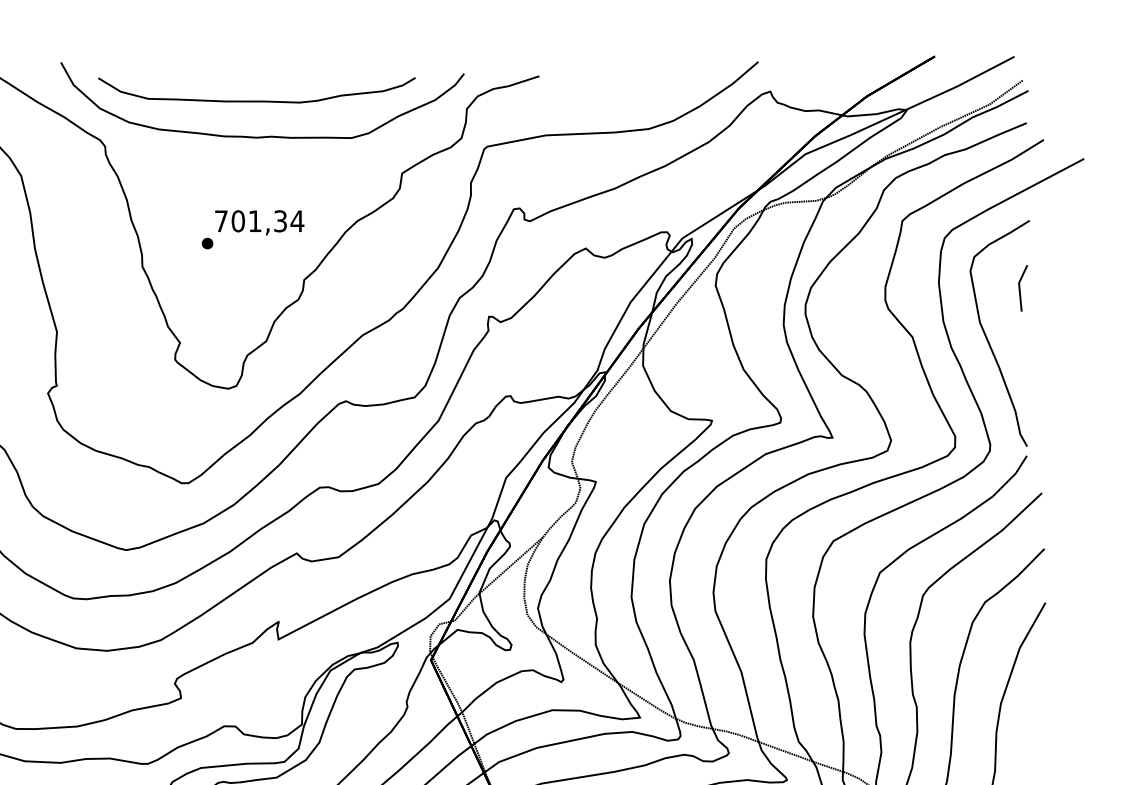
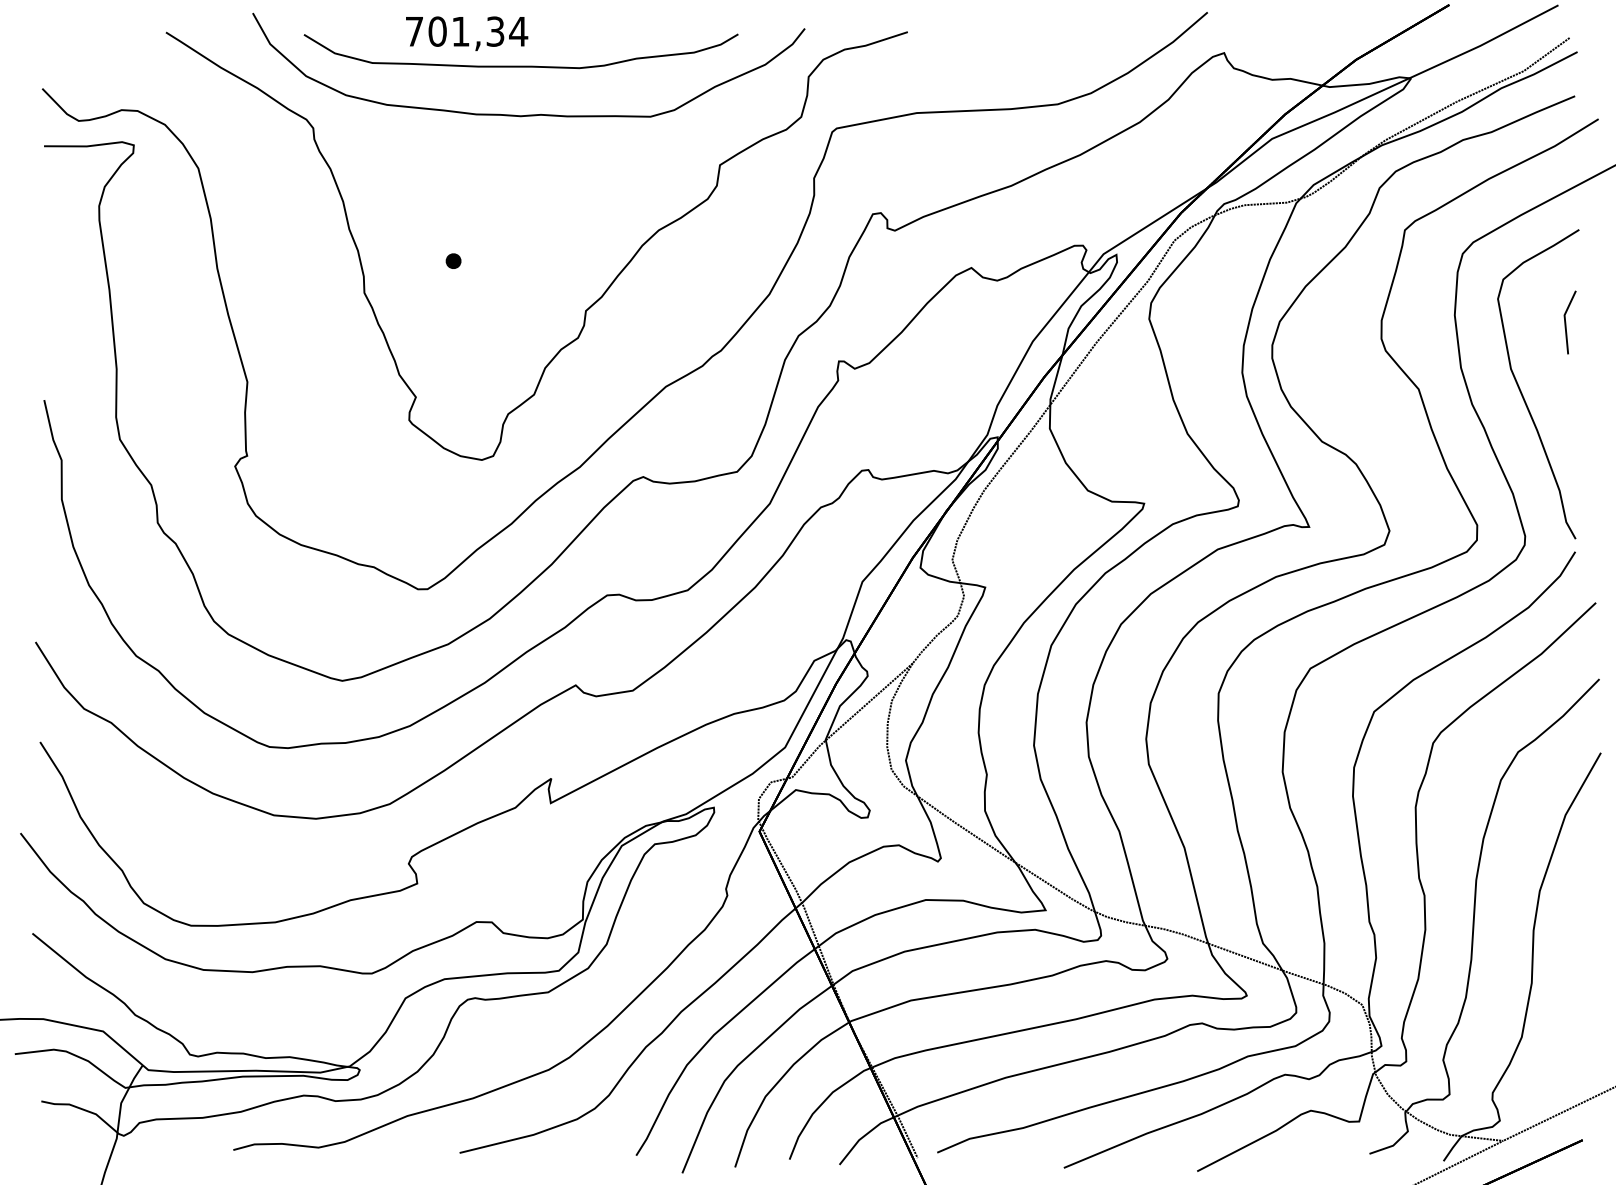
text: (260, 222) -> (467, 33), moved

